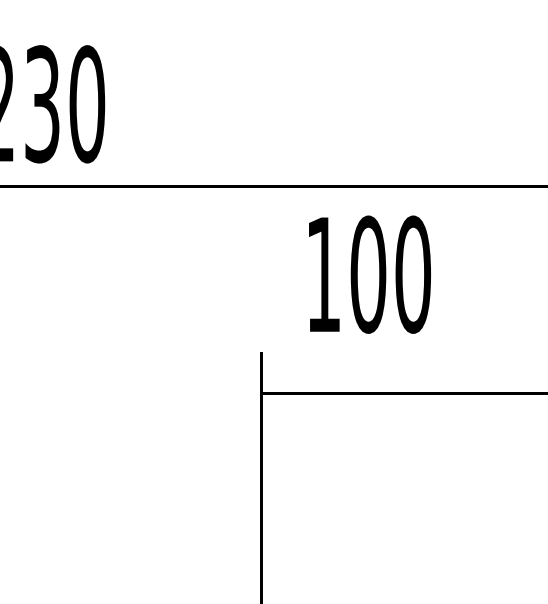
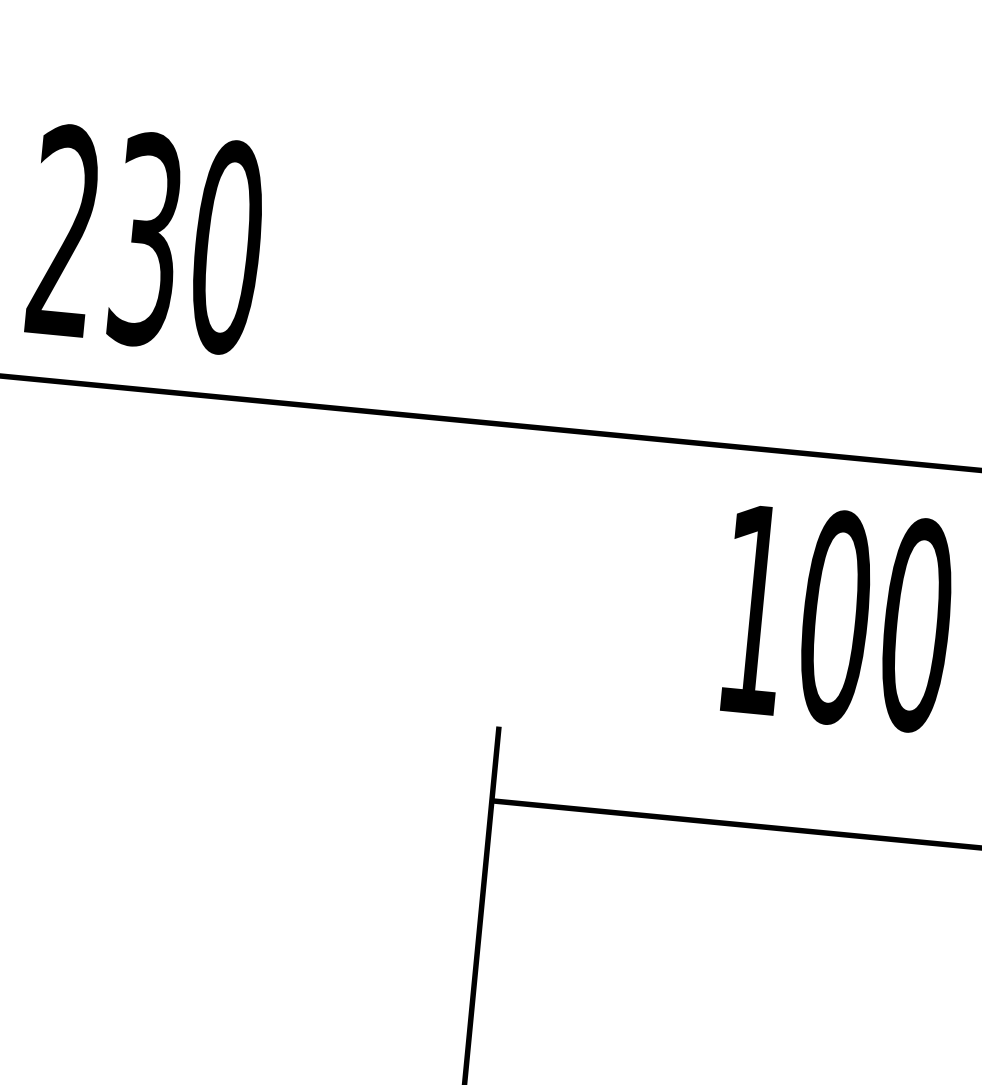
text: (369, 274) -> (837, 617), moved

